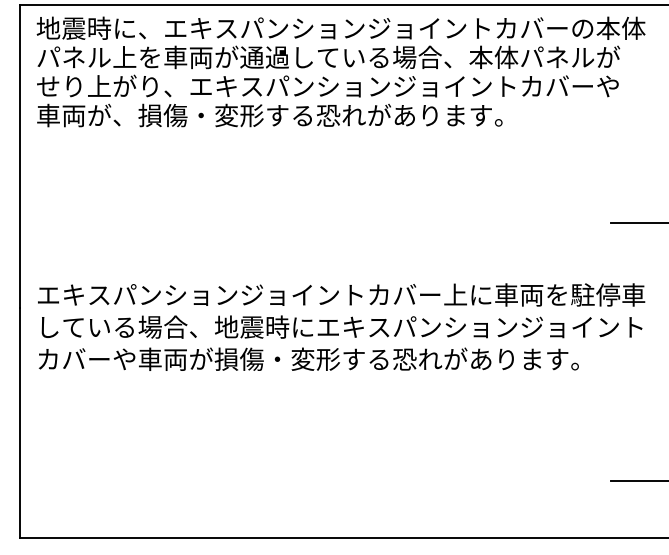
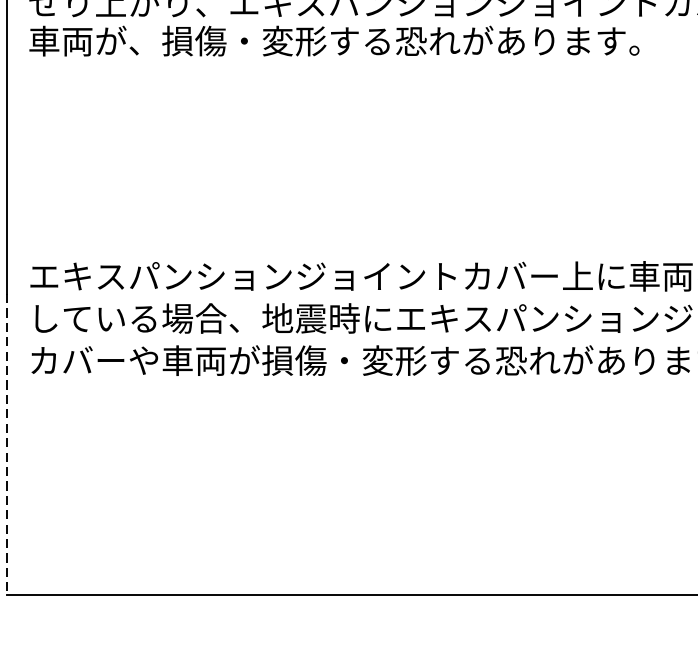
line: (20, 423) -> (7, 444), solid -> dashed

